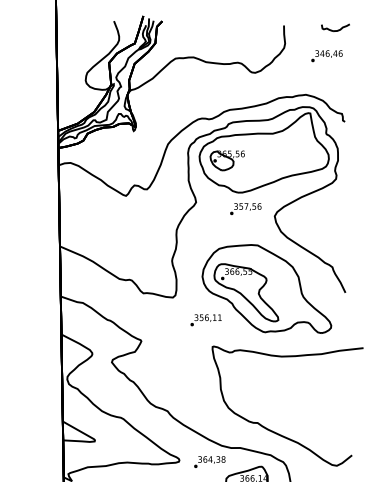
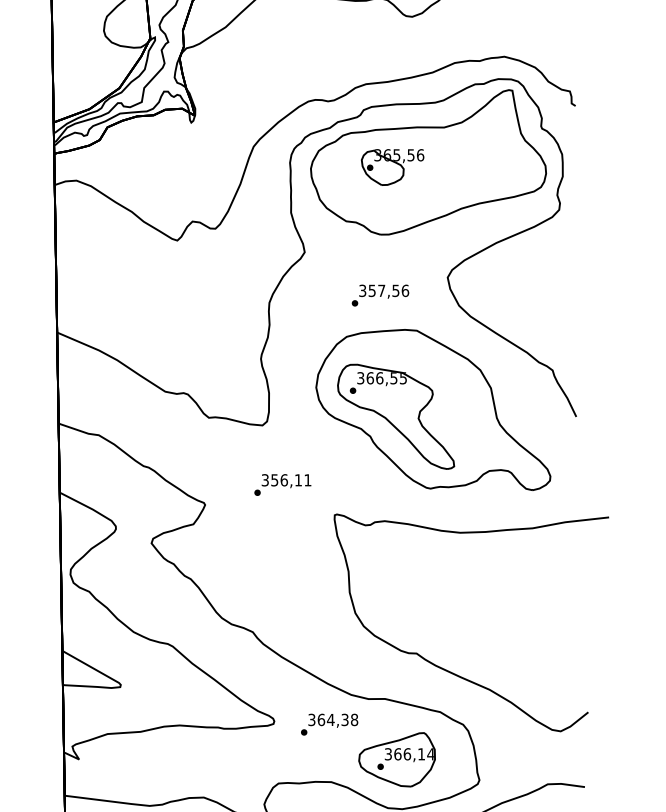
part: (226, 160) -> (390, 167), moved
text: (245, 209) -> (379, 296), moved
text: (205, 320) -> (281, 485), moved

